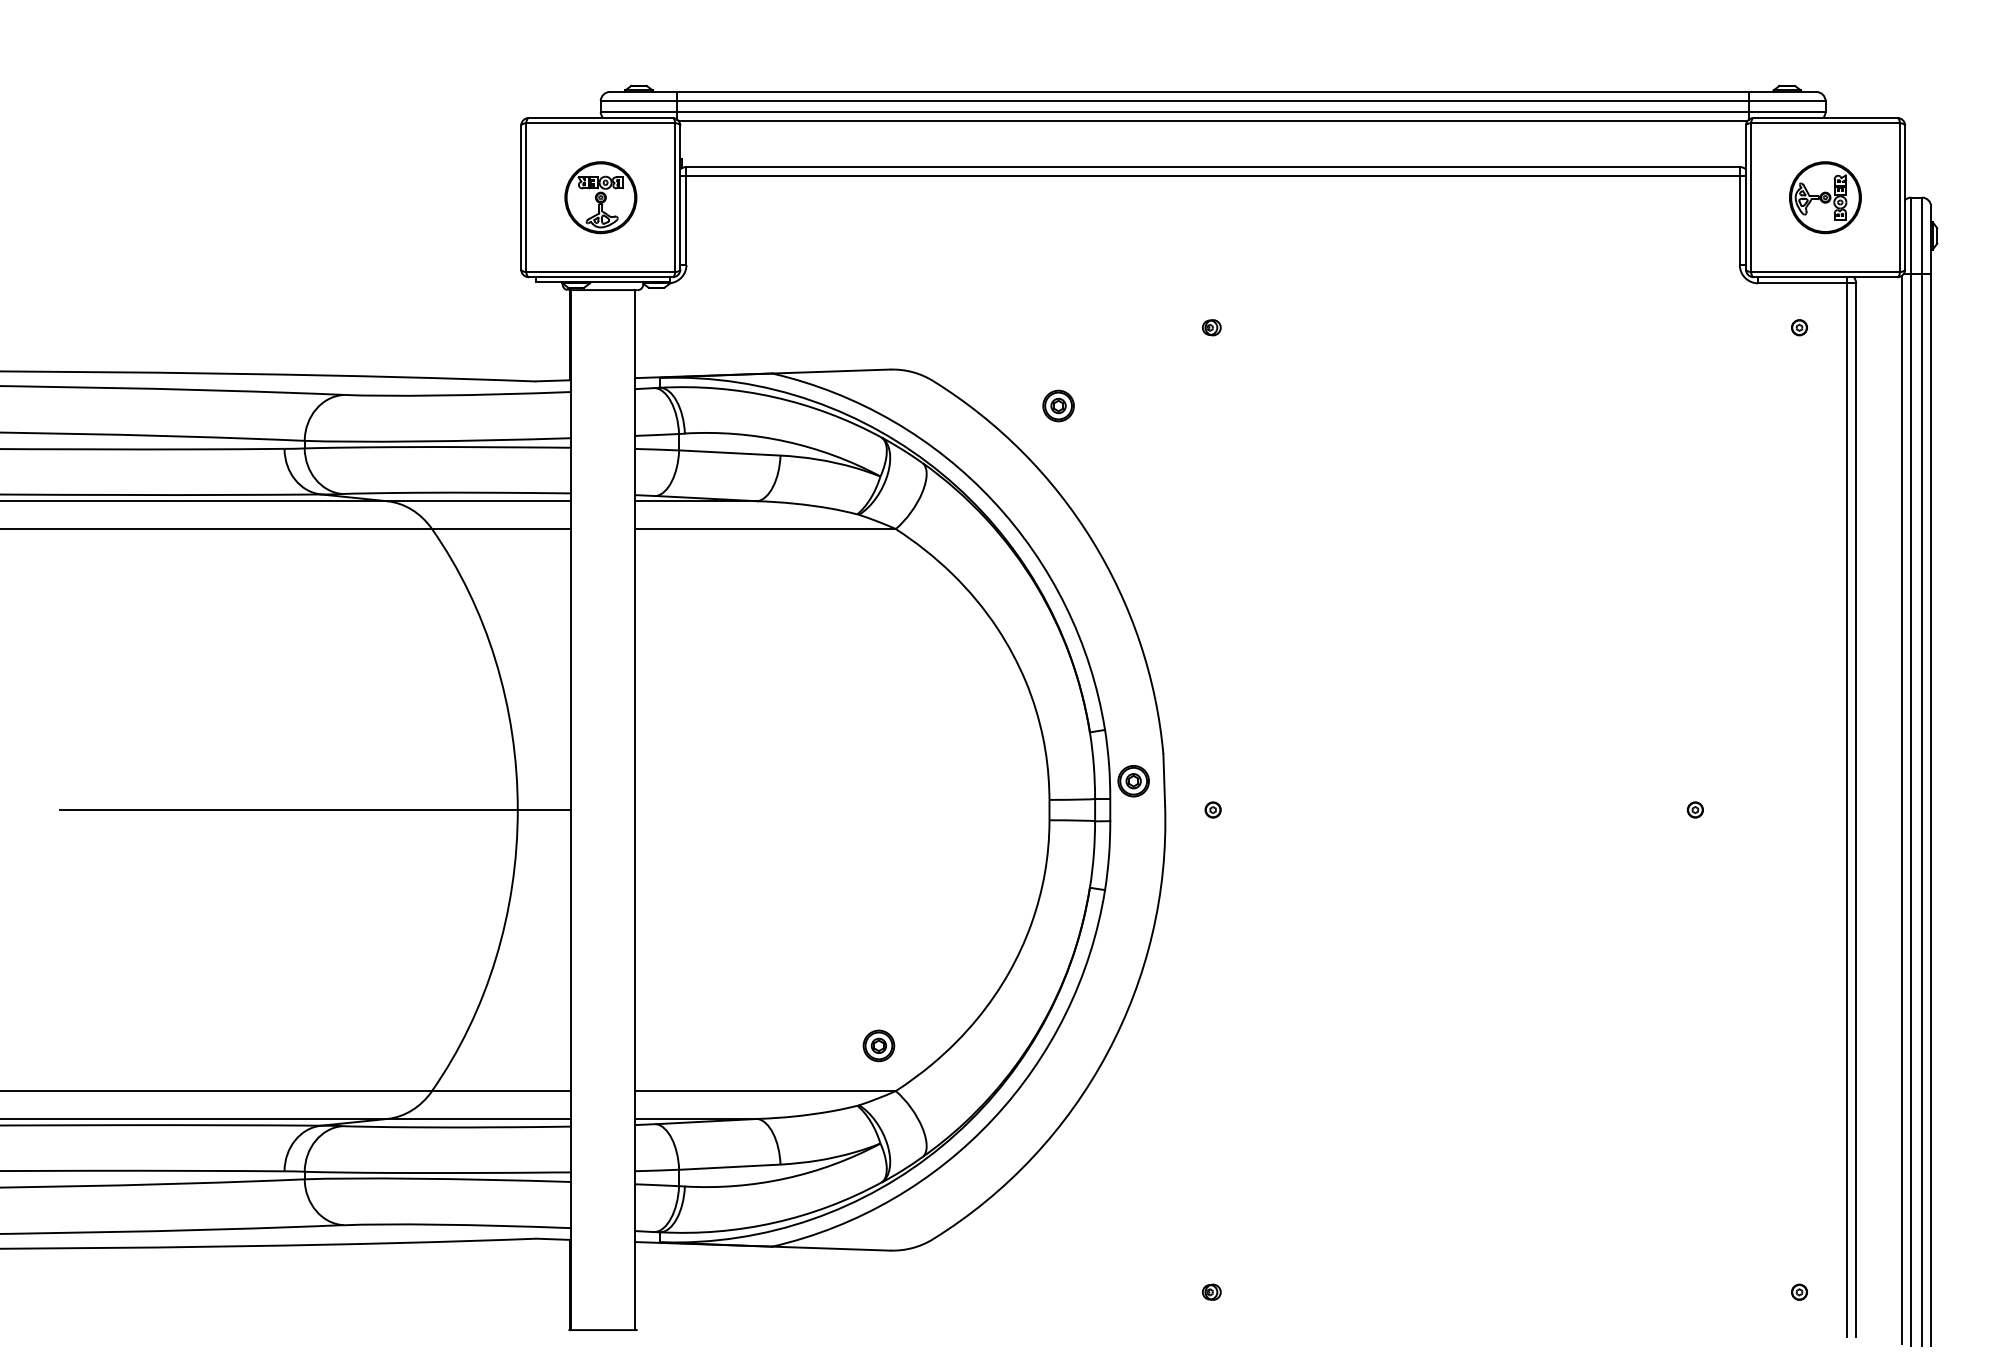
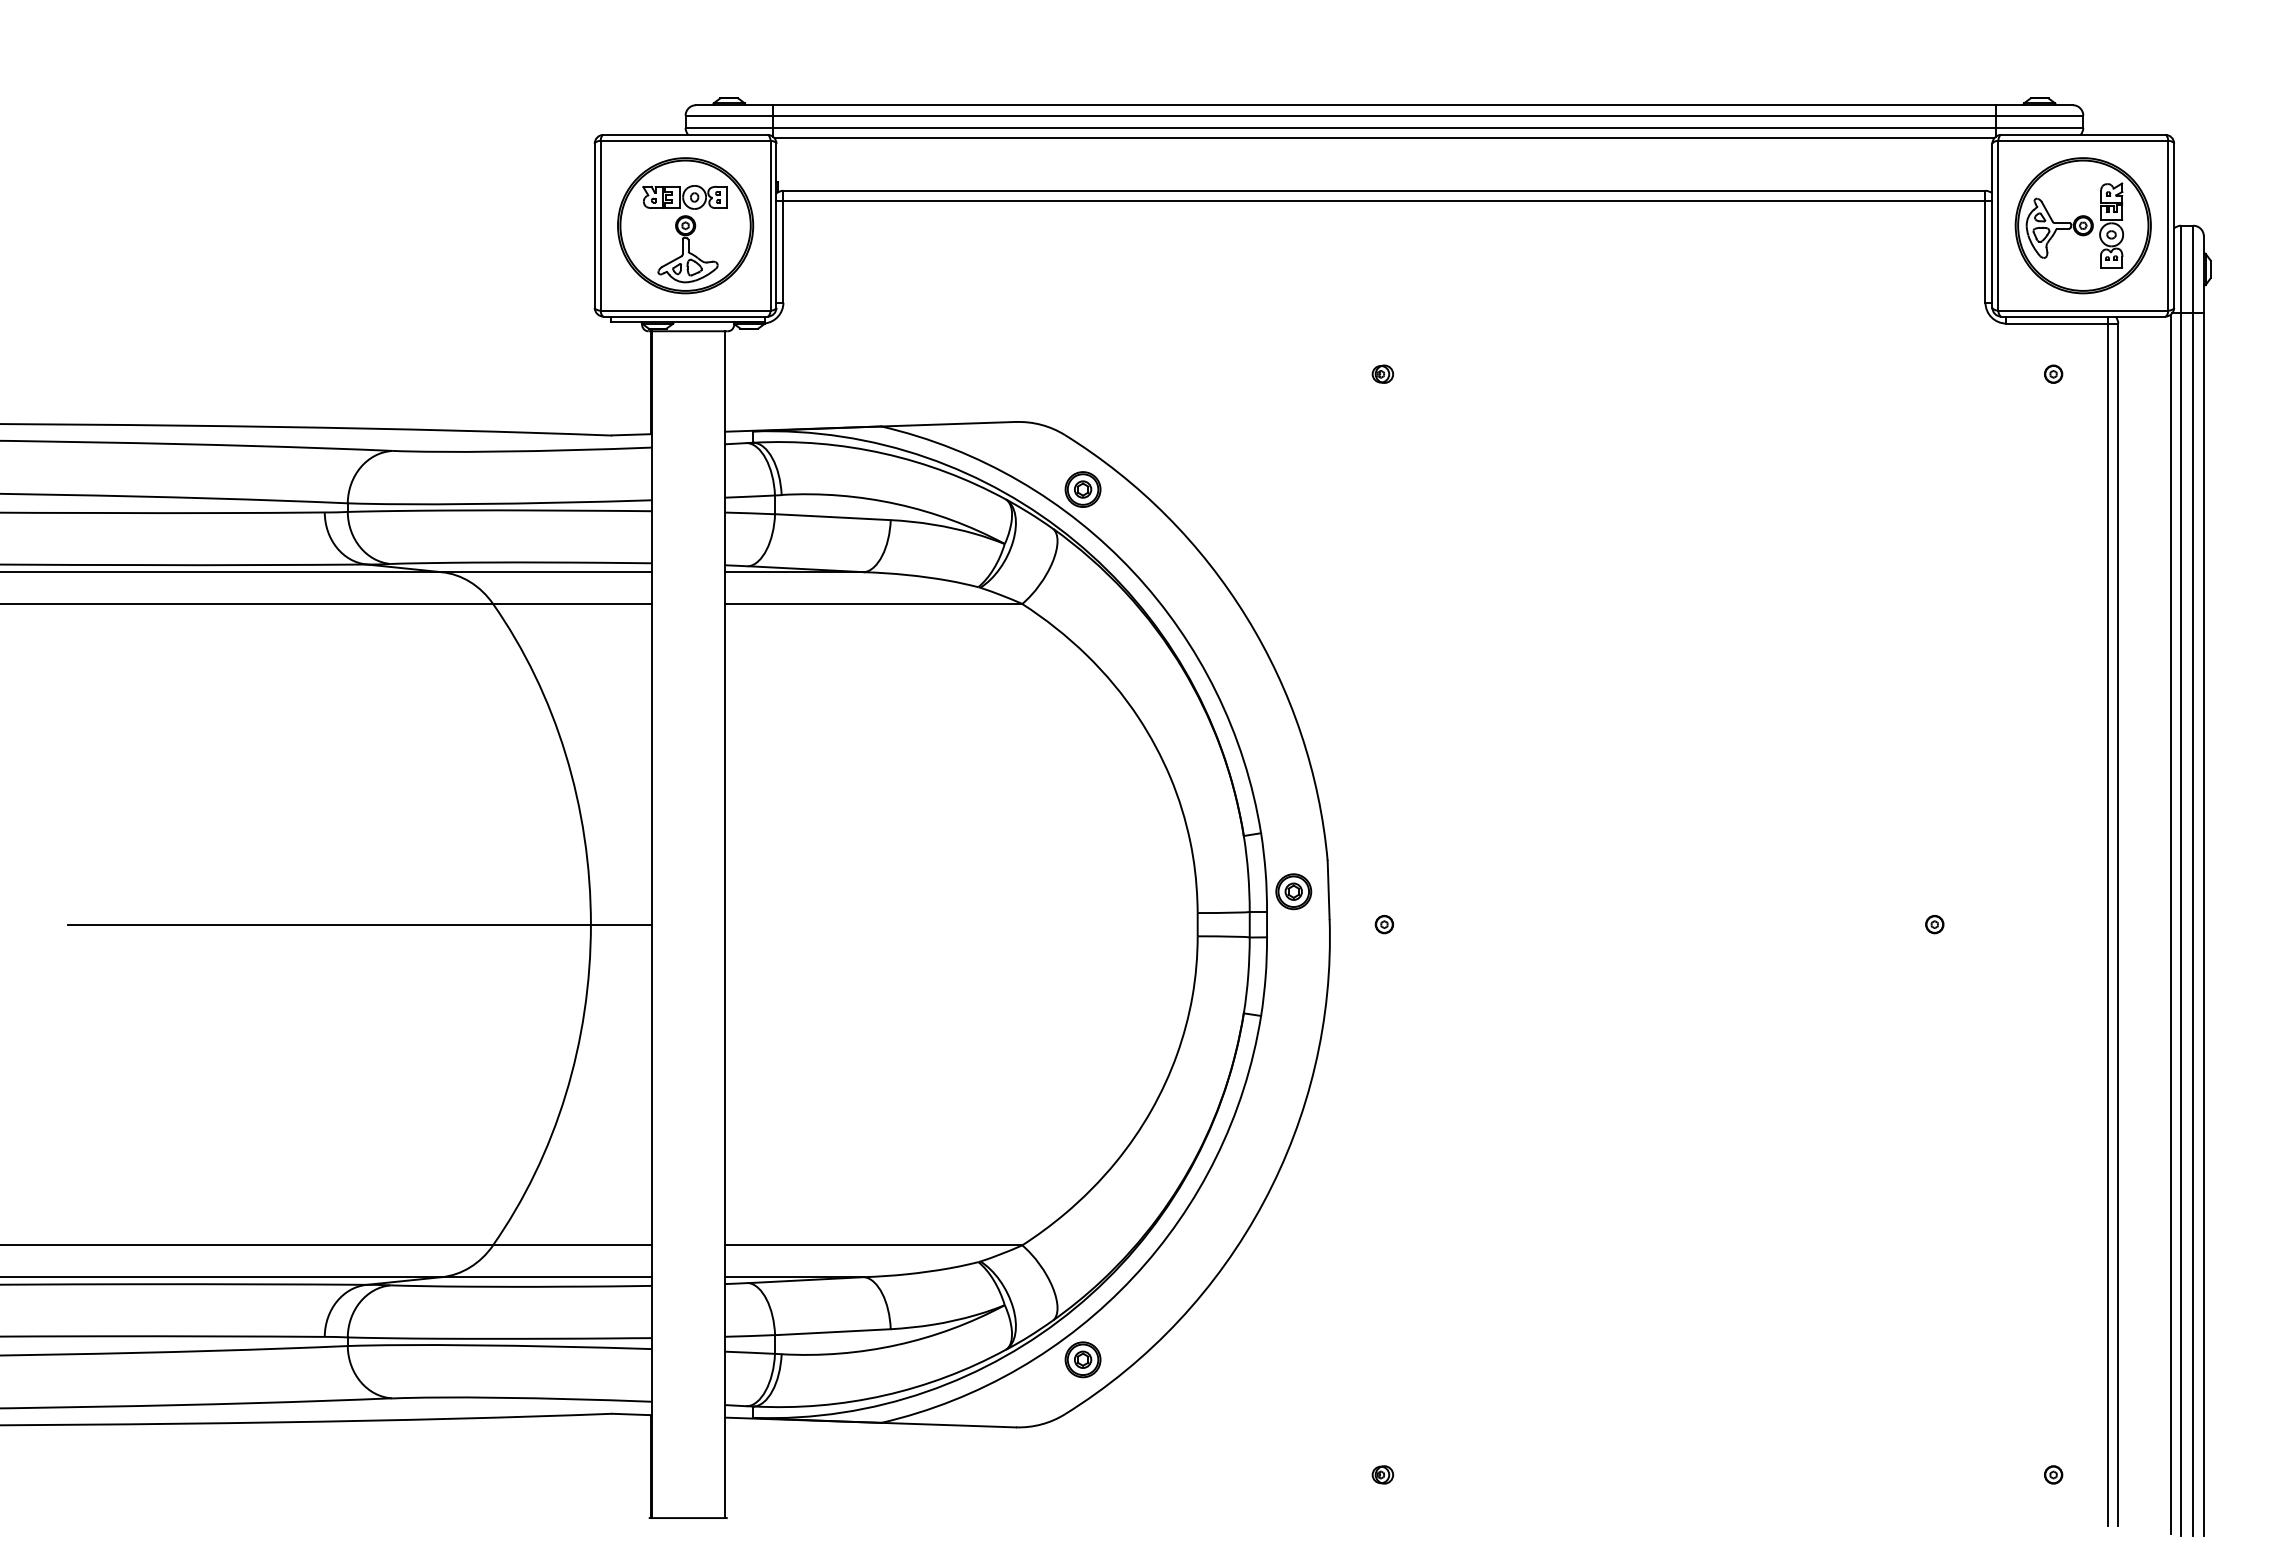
part: (600, 197) -> (685, 225), size x1.67
part: (1824, 197) -> (2082, 225), size x1.67
part: (1058, 405) -> (1082, 489), moved
part: (878, 1045) -> (1082, 1359), moved

